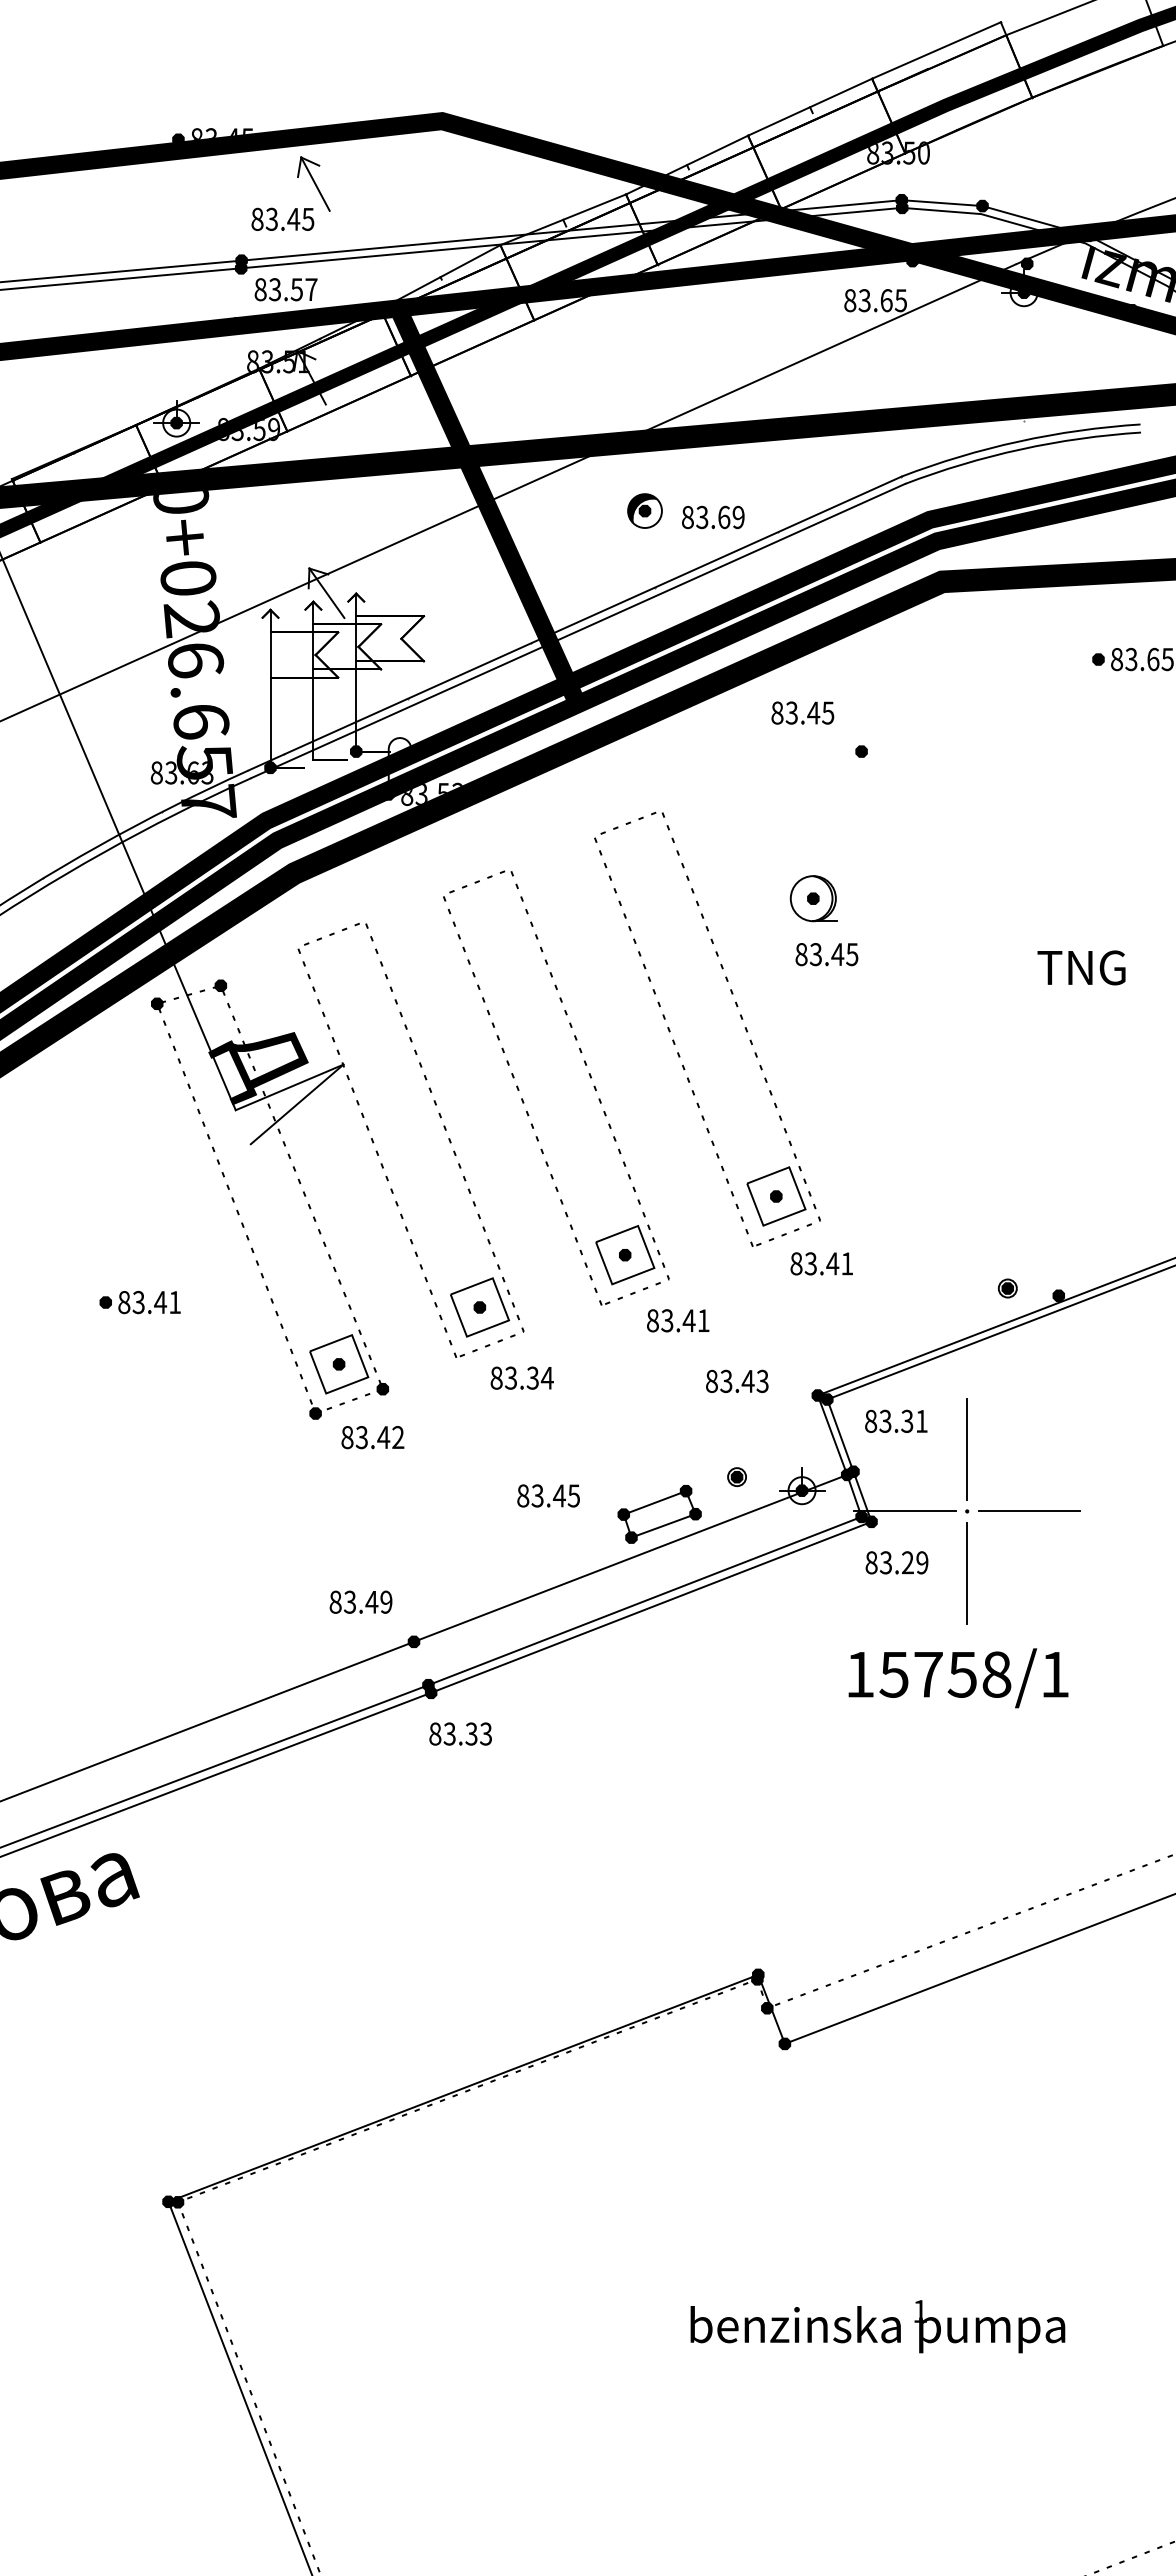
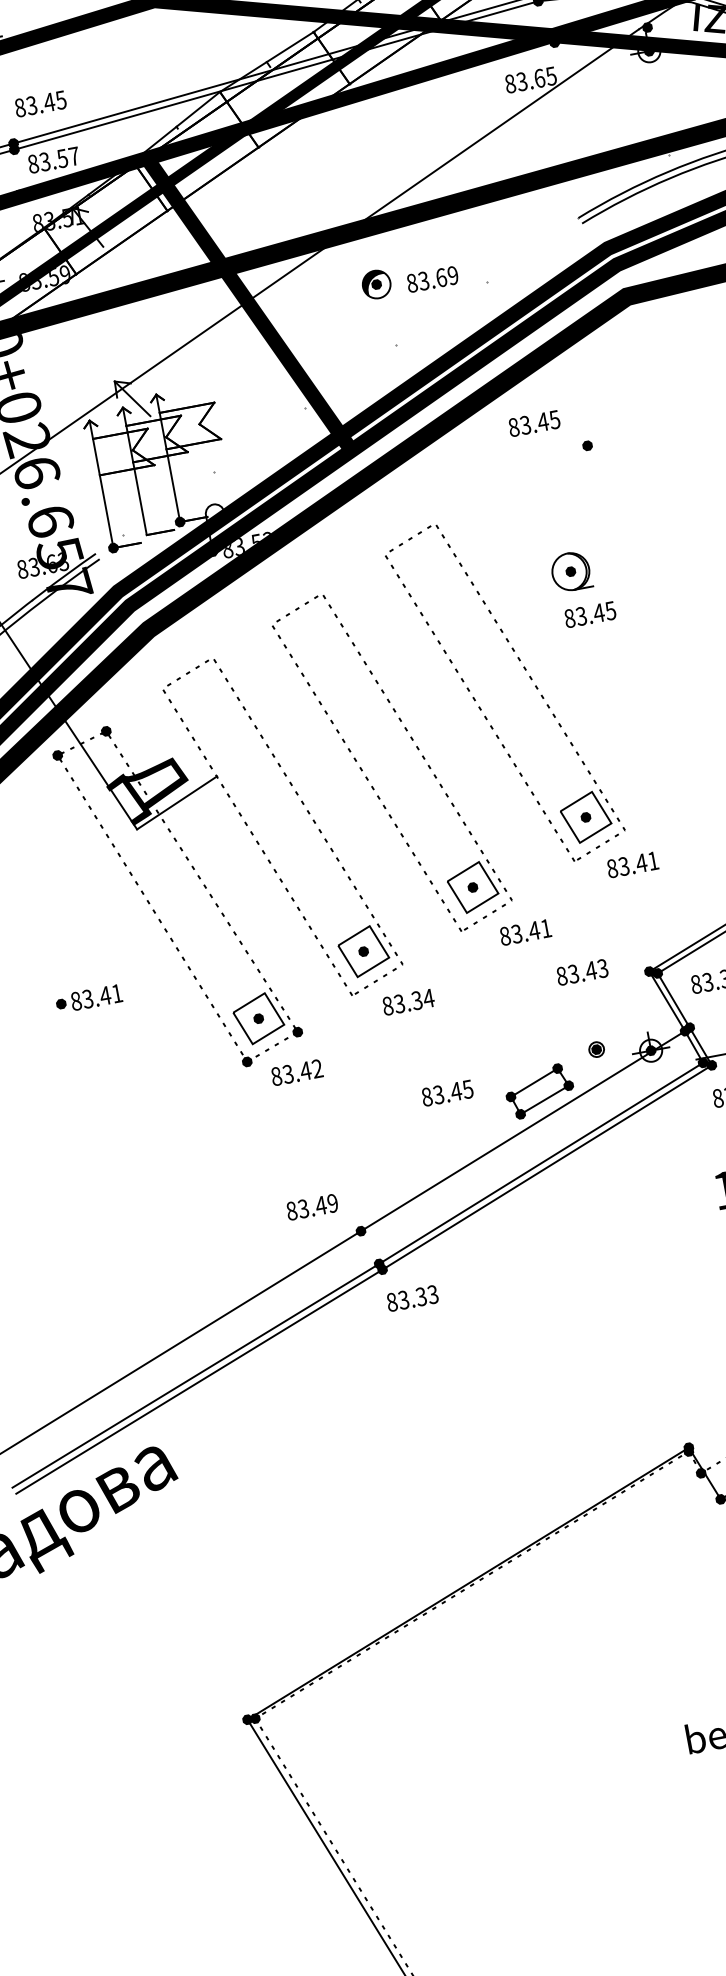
part: (313, 183) -> (59, 70), removed
line: (574, 623) -> (336, 385), removed
line: (578, 630) -> (341, 390), removed
line: (296, 1104) -> (185, 815), removed

